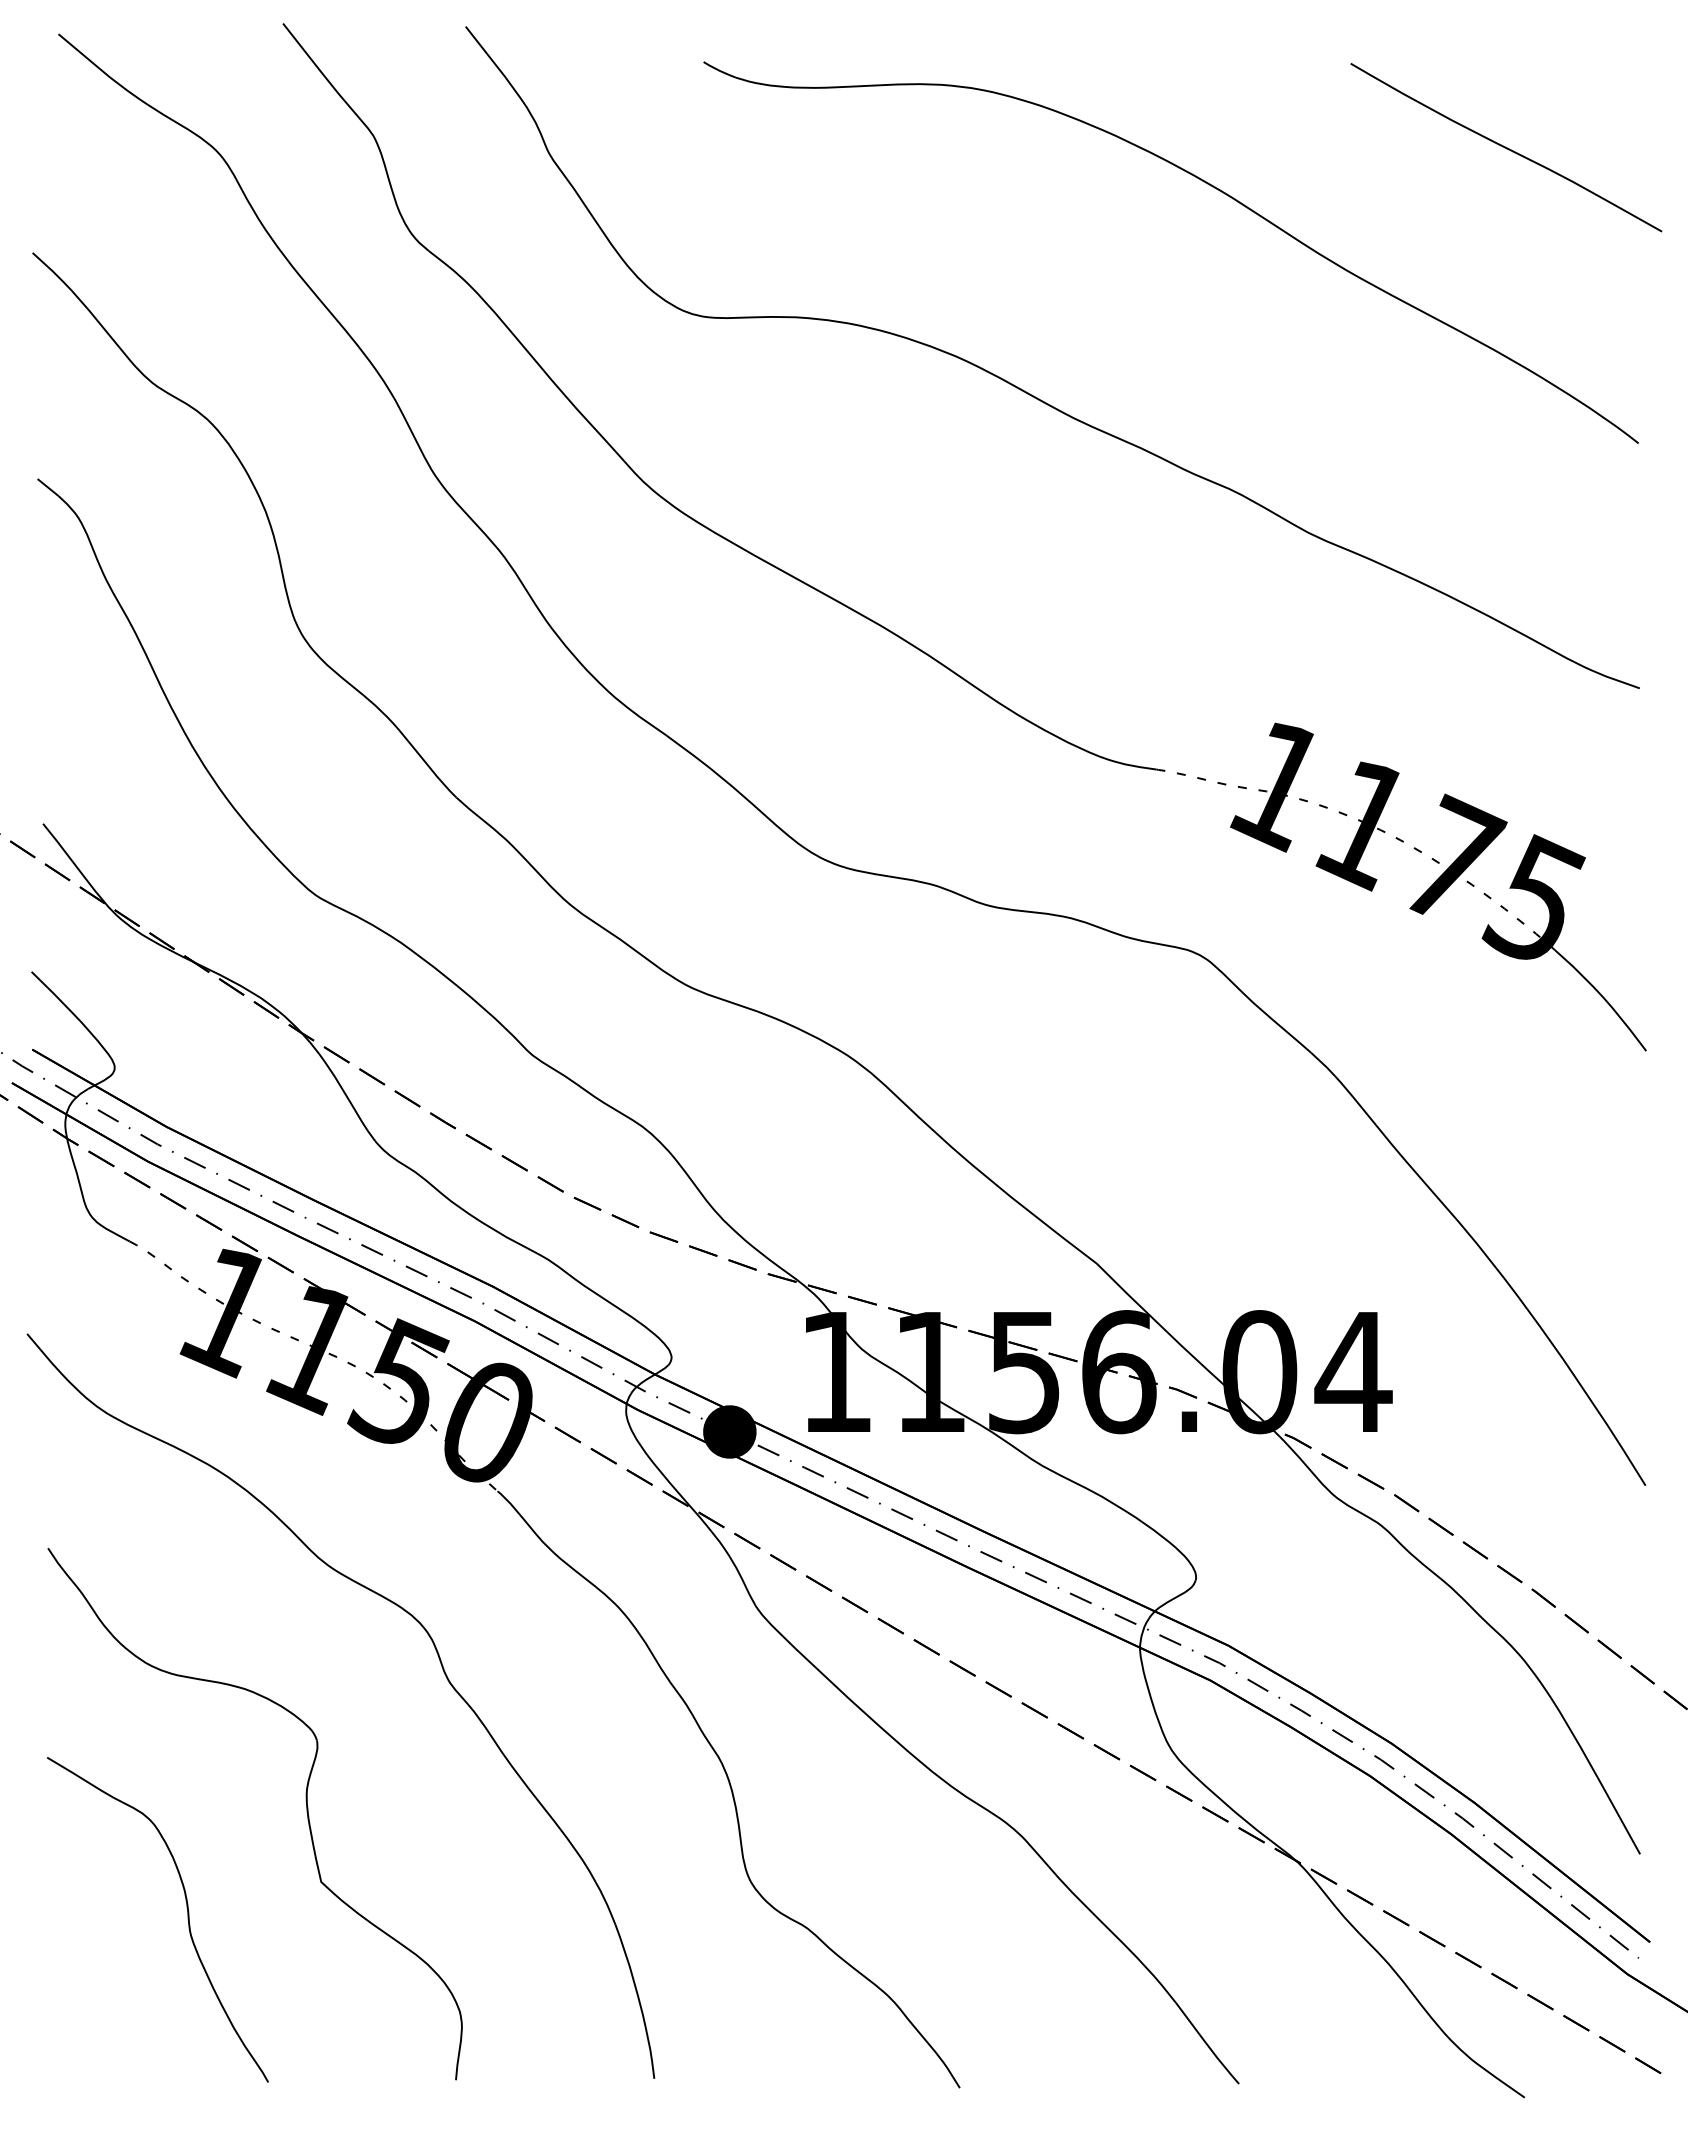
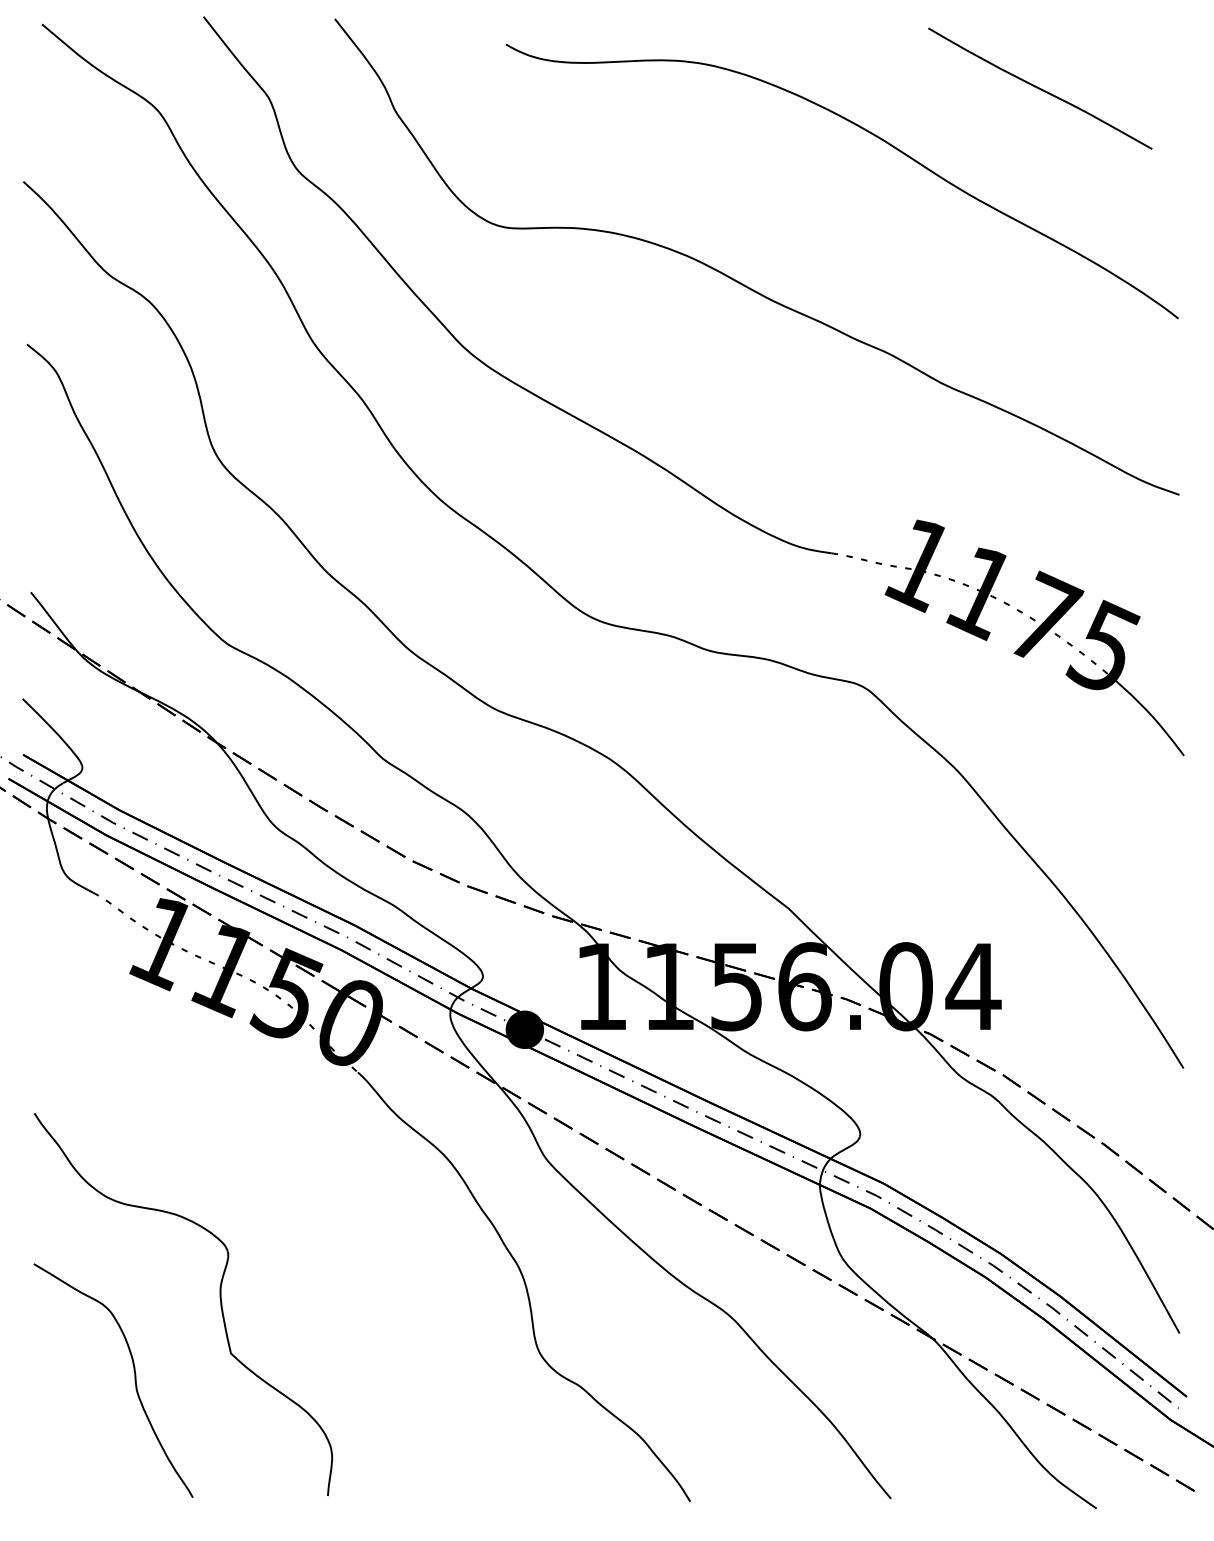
curve: (1506, 147) -> (1040, 88), moved
part: (442, 1670) -> (318, 1201), removed

